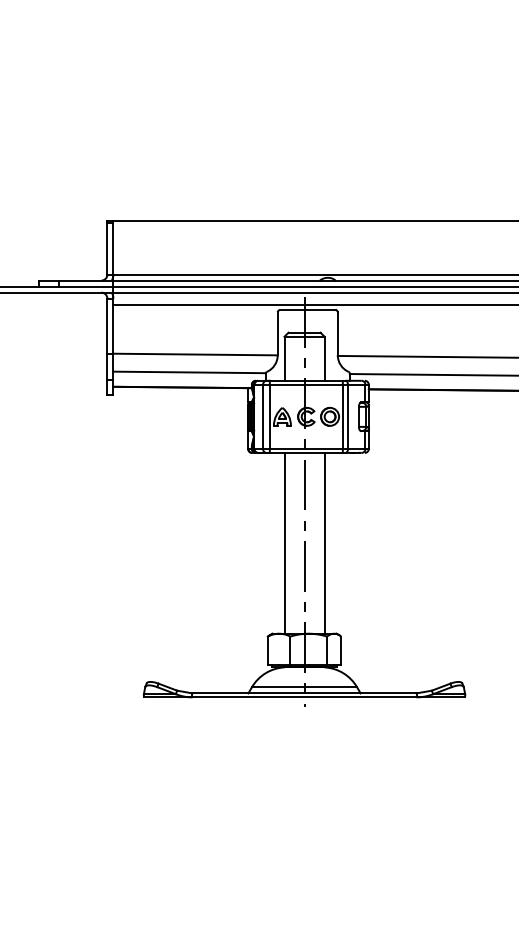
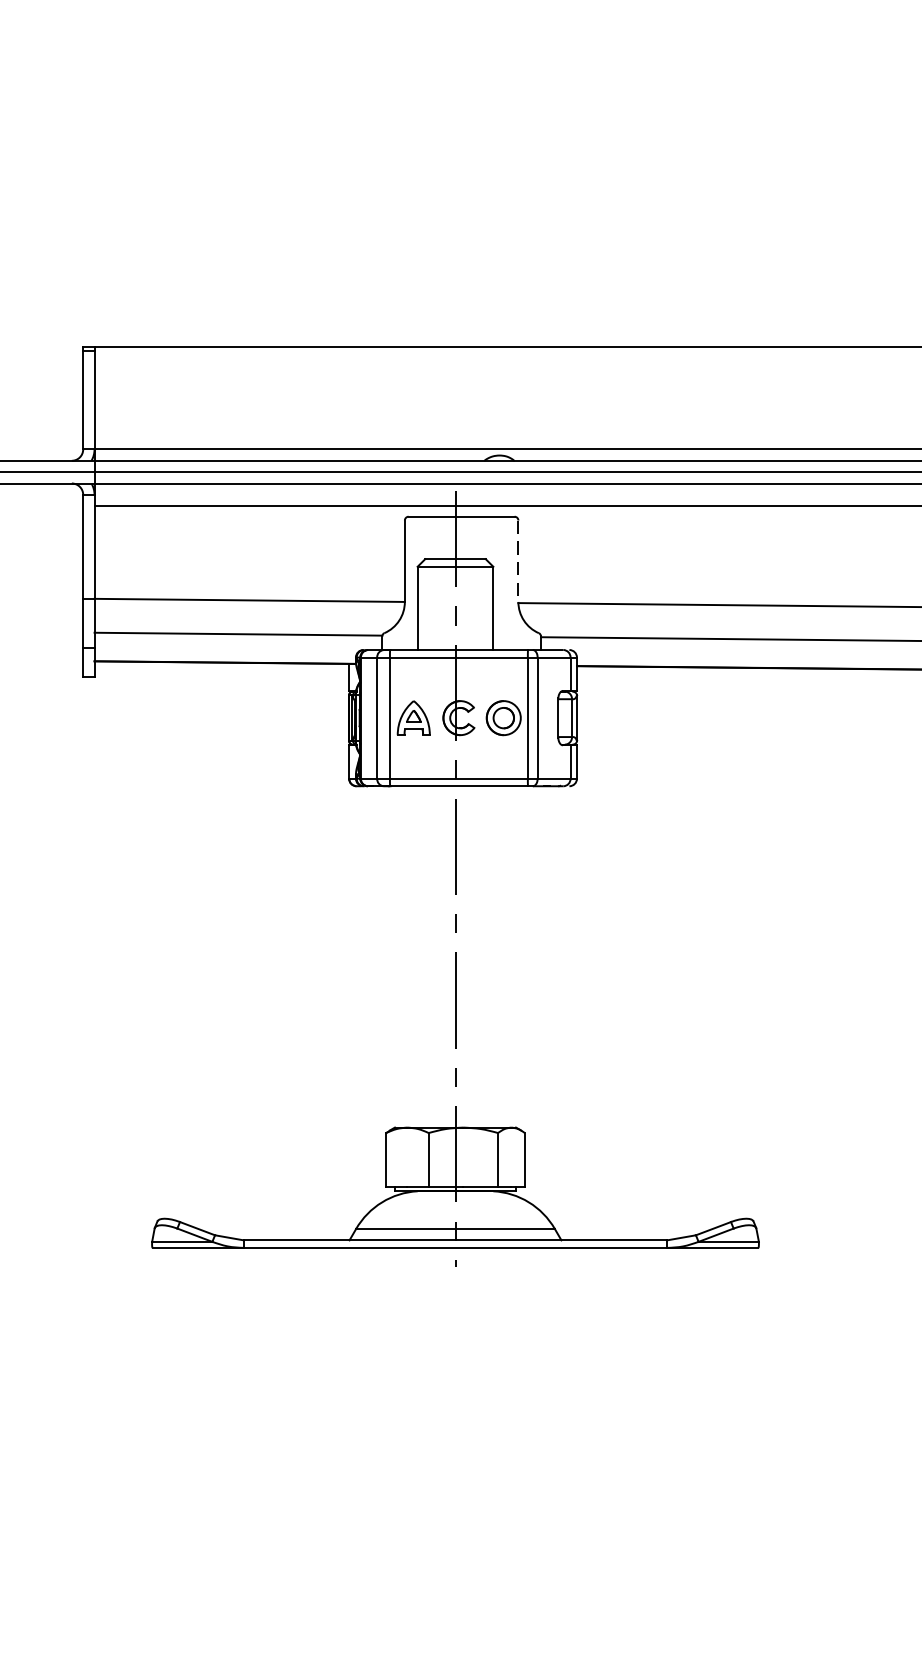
line: (337, 333) -> (517, 560), solid -> dashed
line: (284, 542) -> (417, 955), removed
line: (324, 542) -> (493, 955), removed

